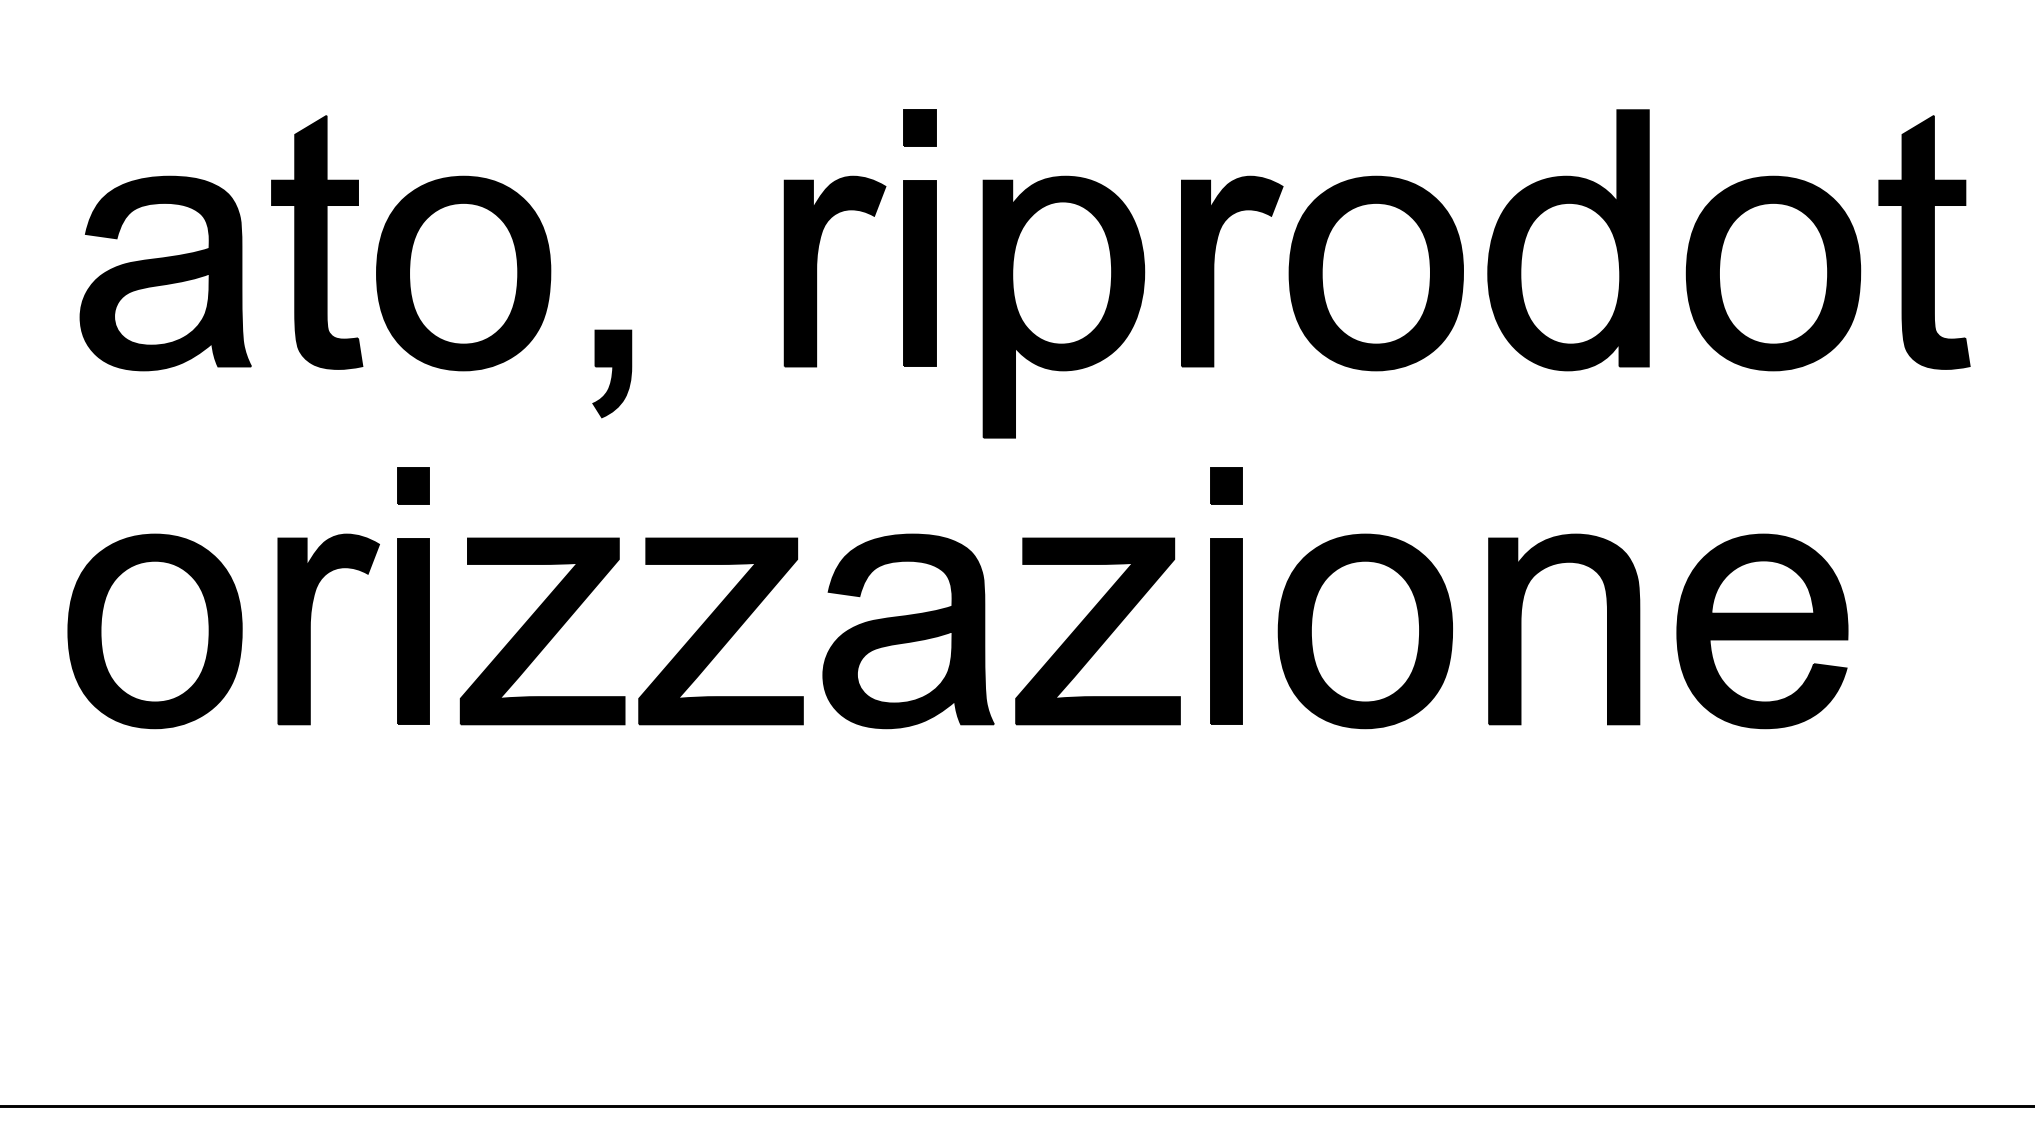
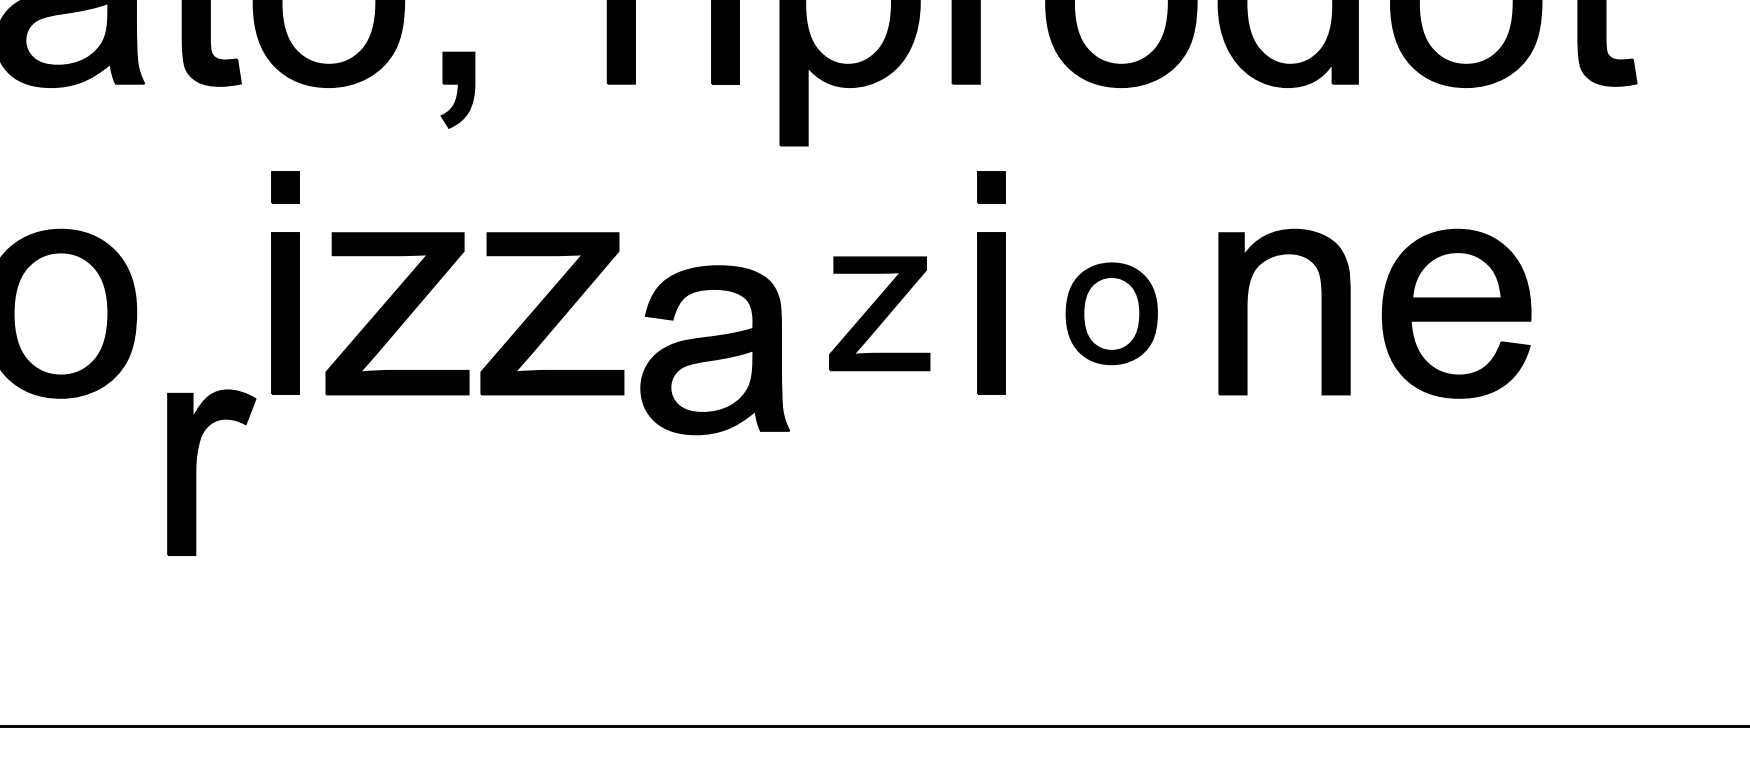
part: (310, 629) -> (195, 472), moved
part: (908, 631) -> (715, 350), moved
part: (1097, 631) -> (879, 313), size x0.7
part: (1364, 631) -> (1111, 313), size x0.6

